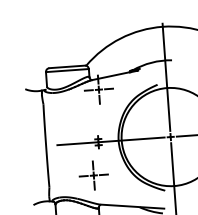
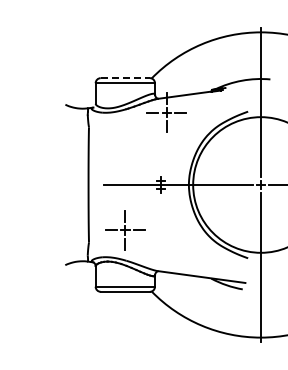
line: (67, 67) -> (125, 78), solid -> dashed
part: (93, 175) -> (125, 230), moved

